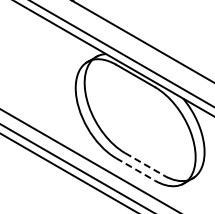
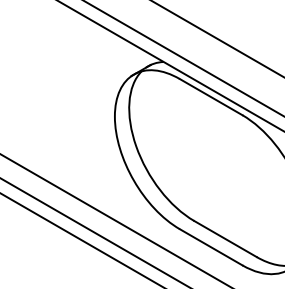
line: (145, 164) -> (226, 239), dashed -> solid
line: (136, 169) -> (212, 247), dashed -> solid

